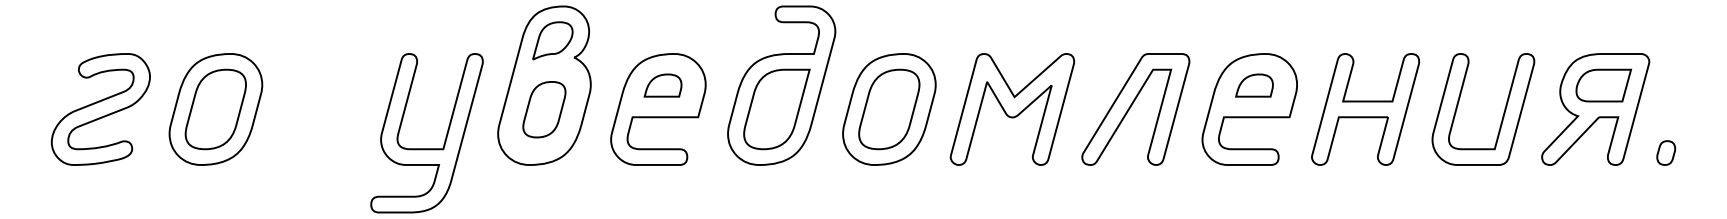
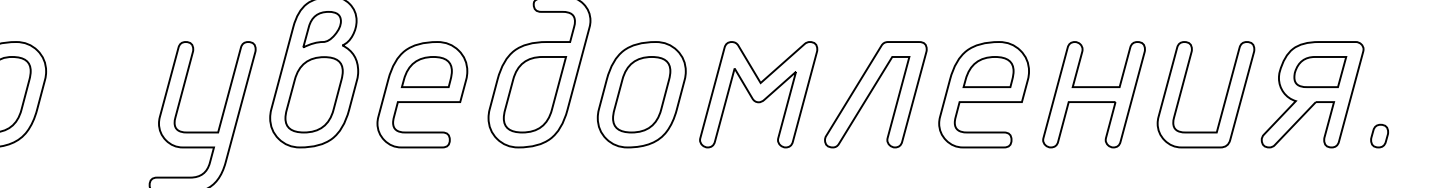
part: (662, 85) -> (426, 71), size x1.43
part: (1254, 85) -> (988, 71), size x1.43
part: (544, 109) -> (314, 94), size x1.43

